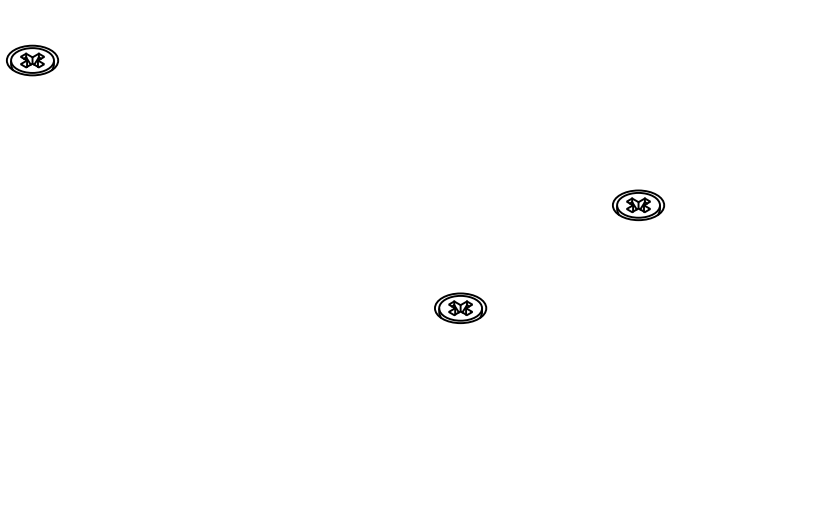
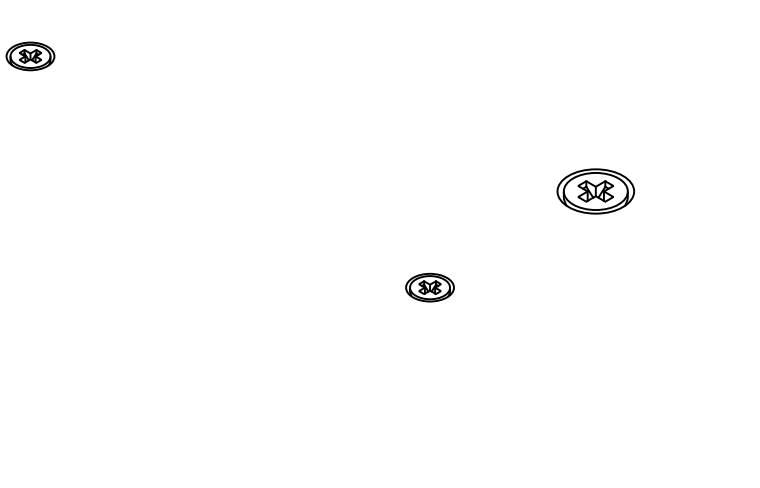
part: (638, 205) -> (596, 191), size x1.6

